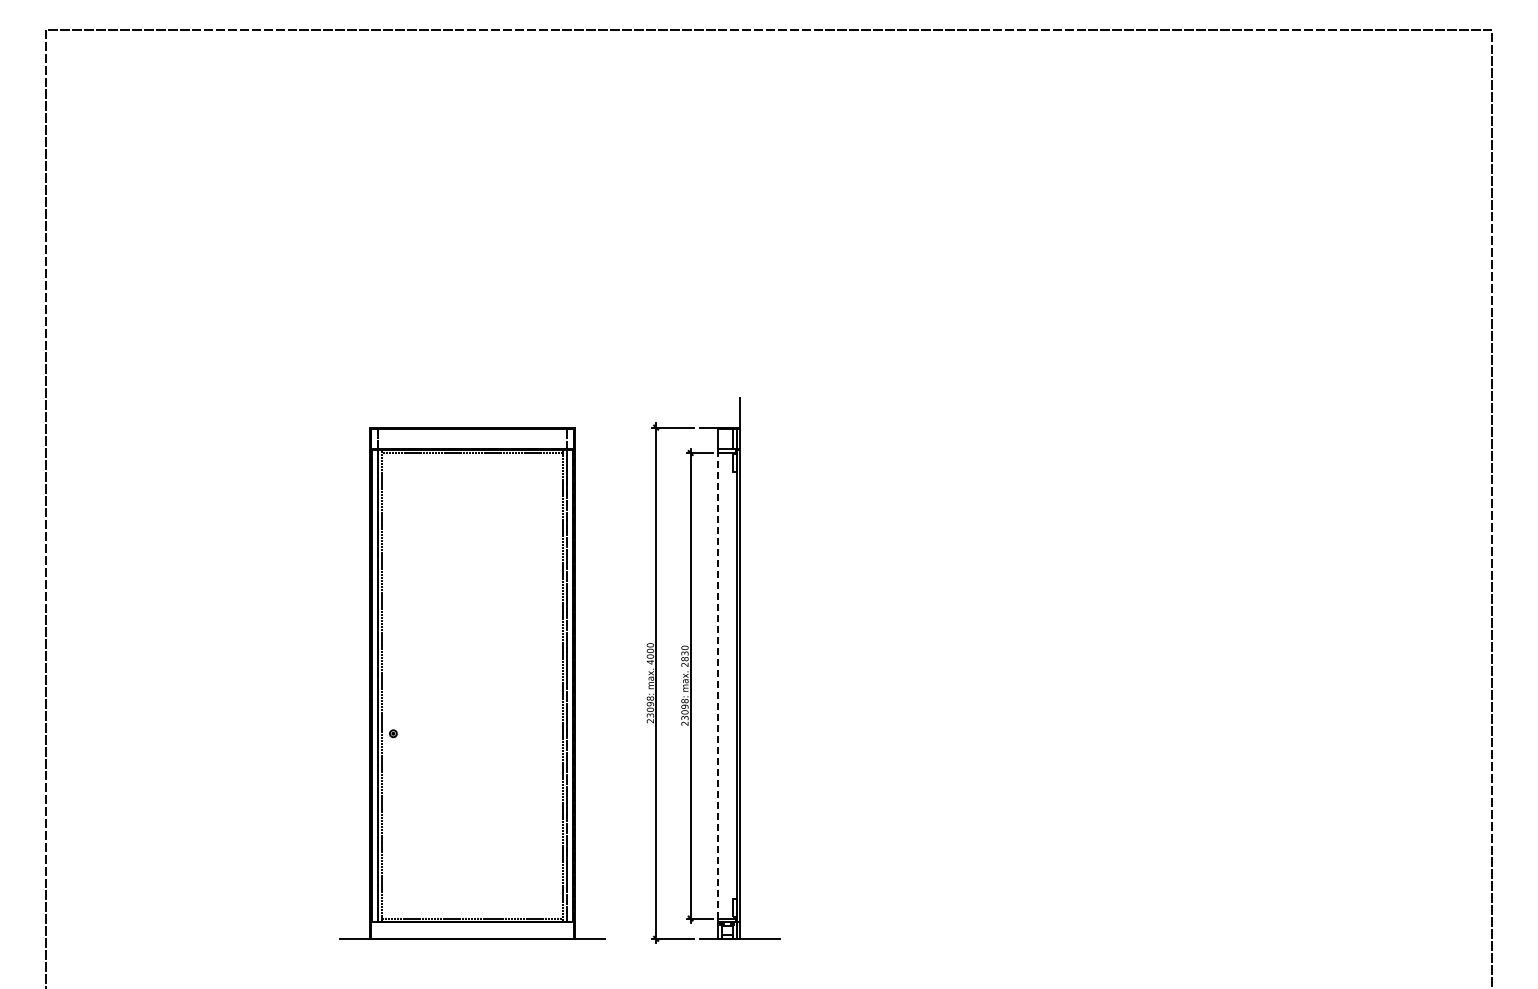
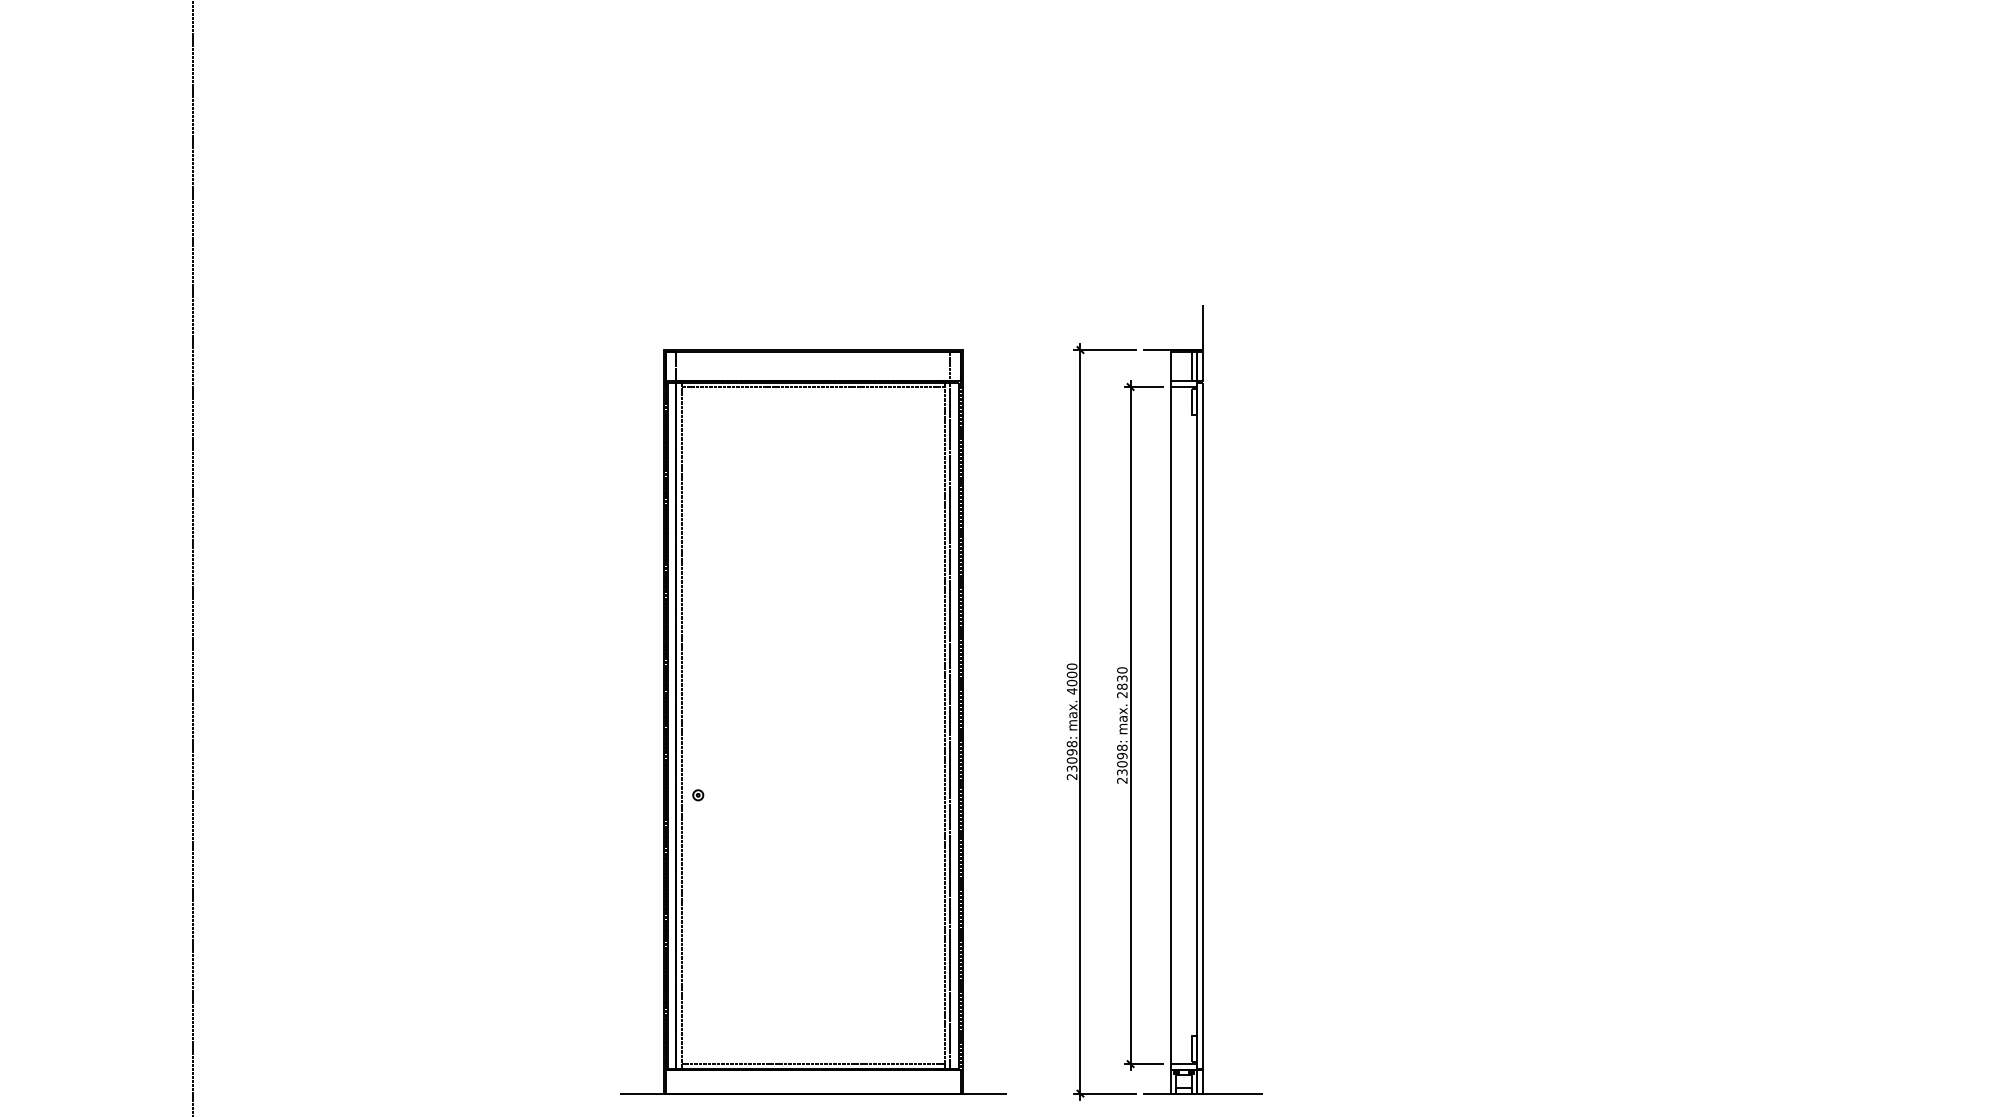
line: (718, 685) -> (1171, 725), dashed -> solid

